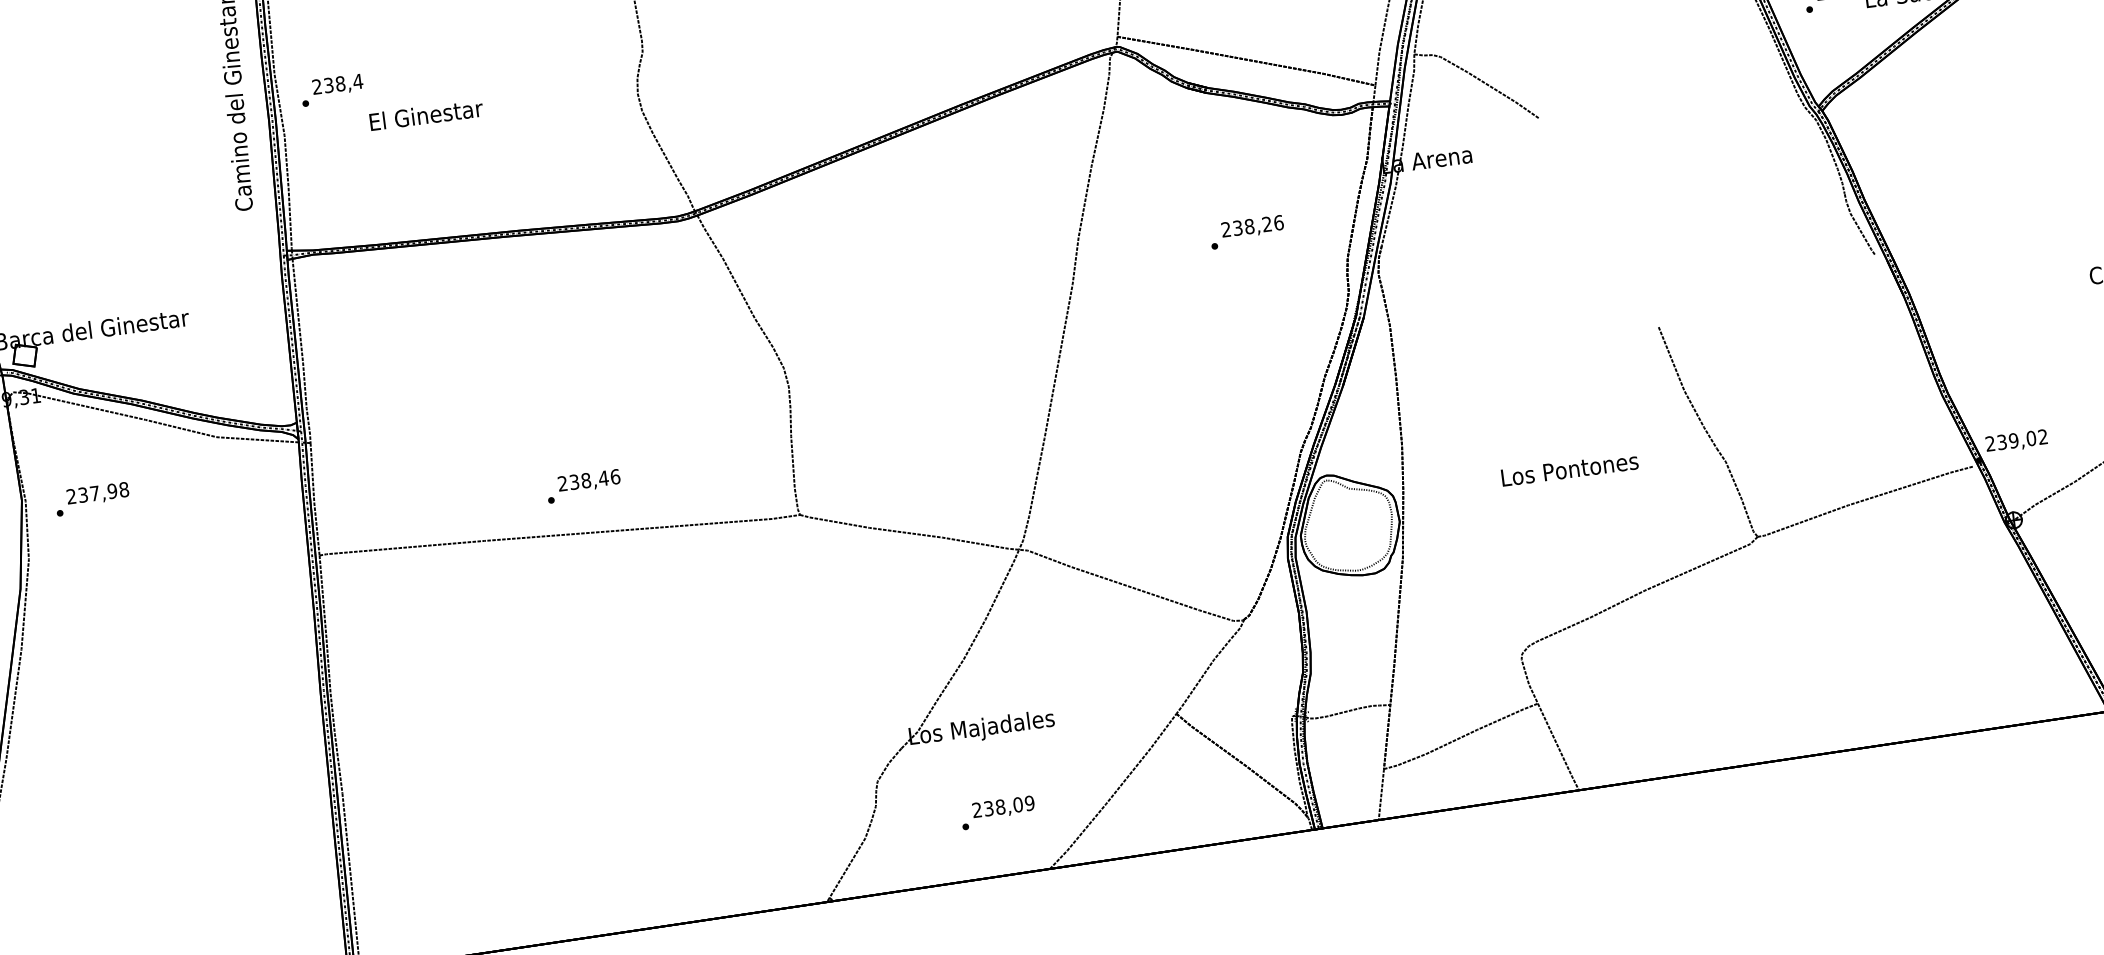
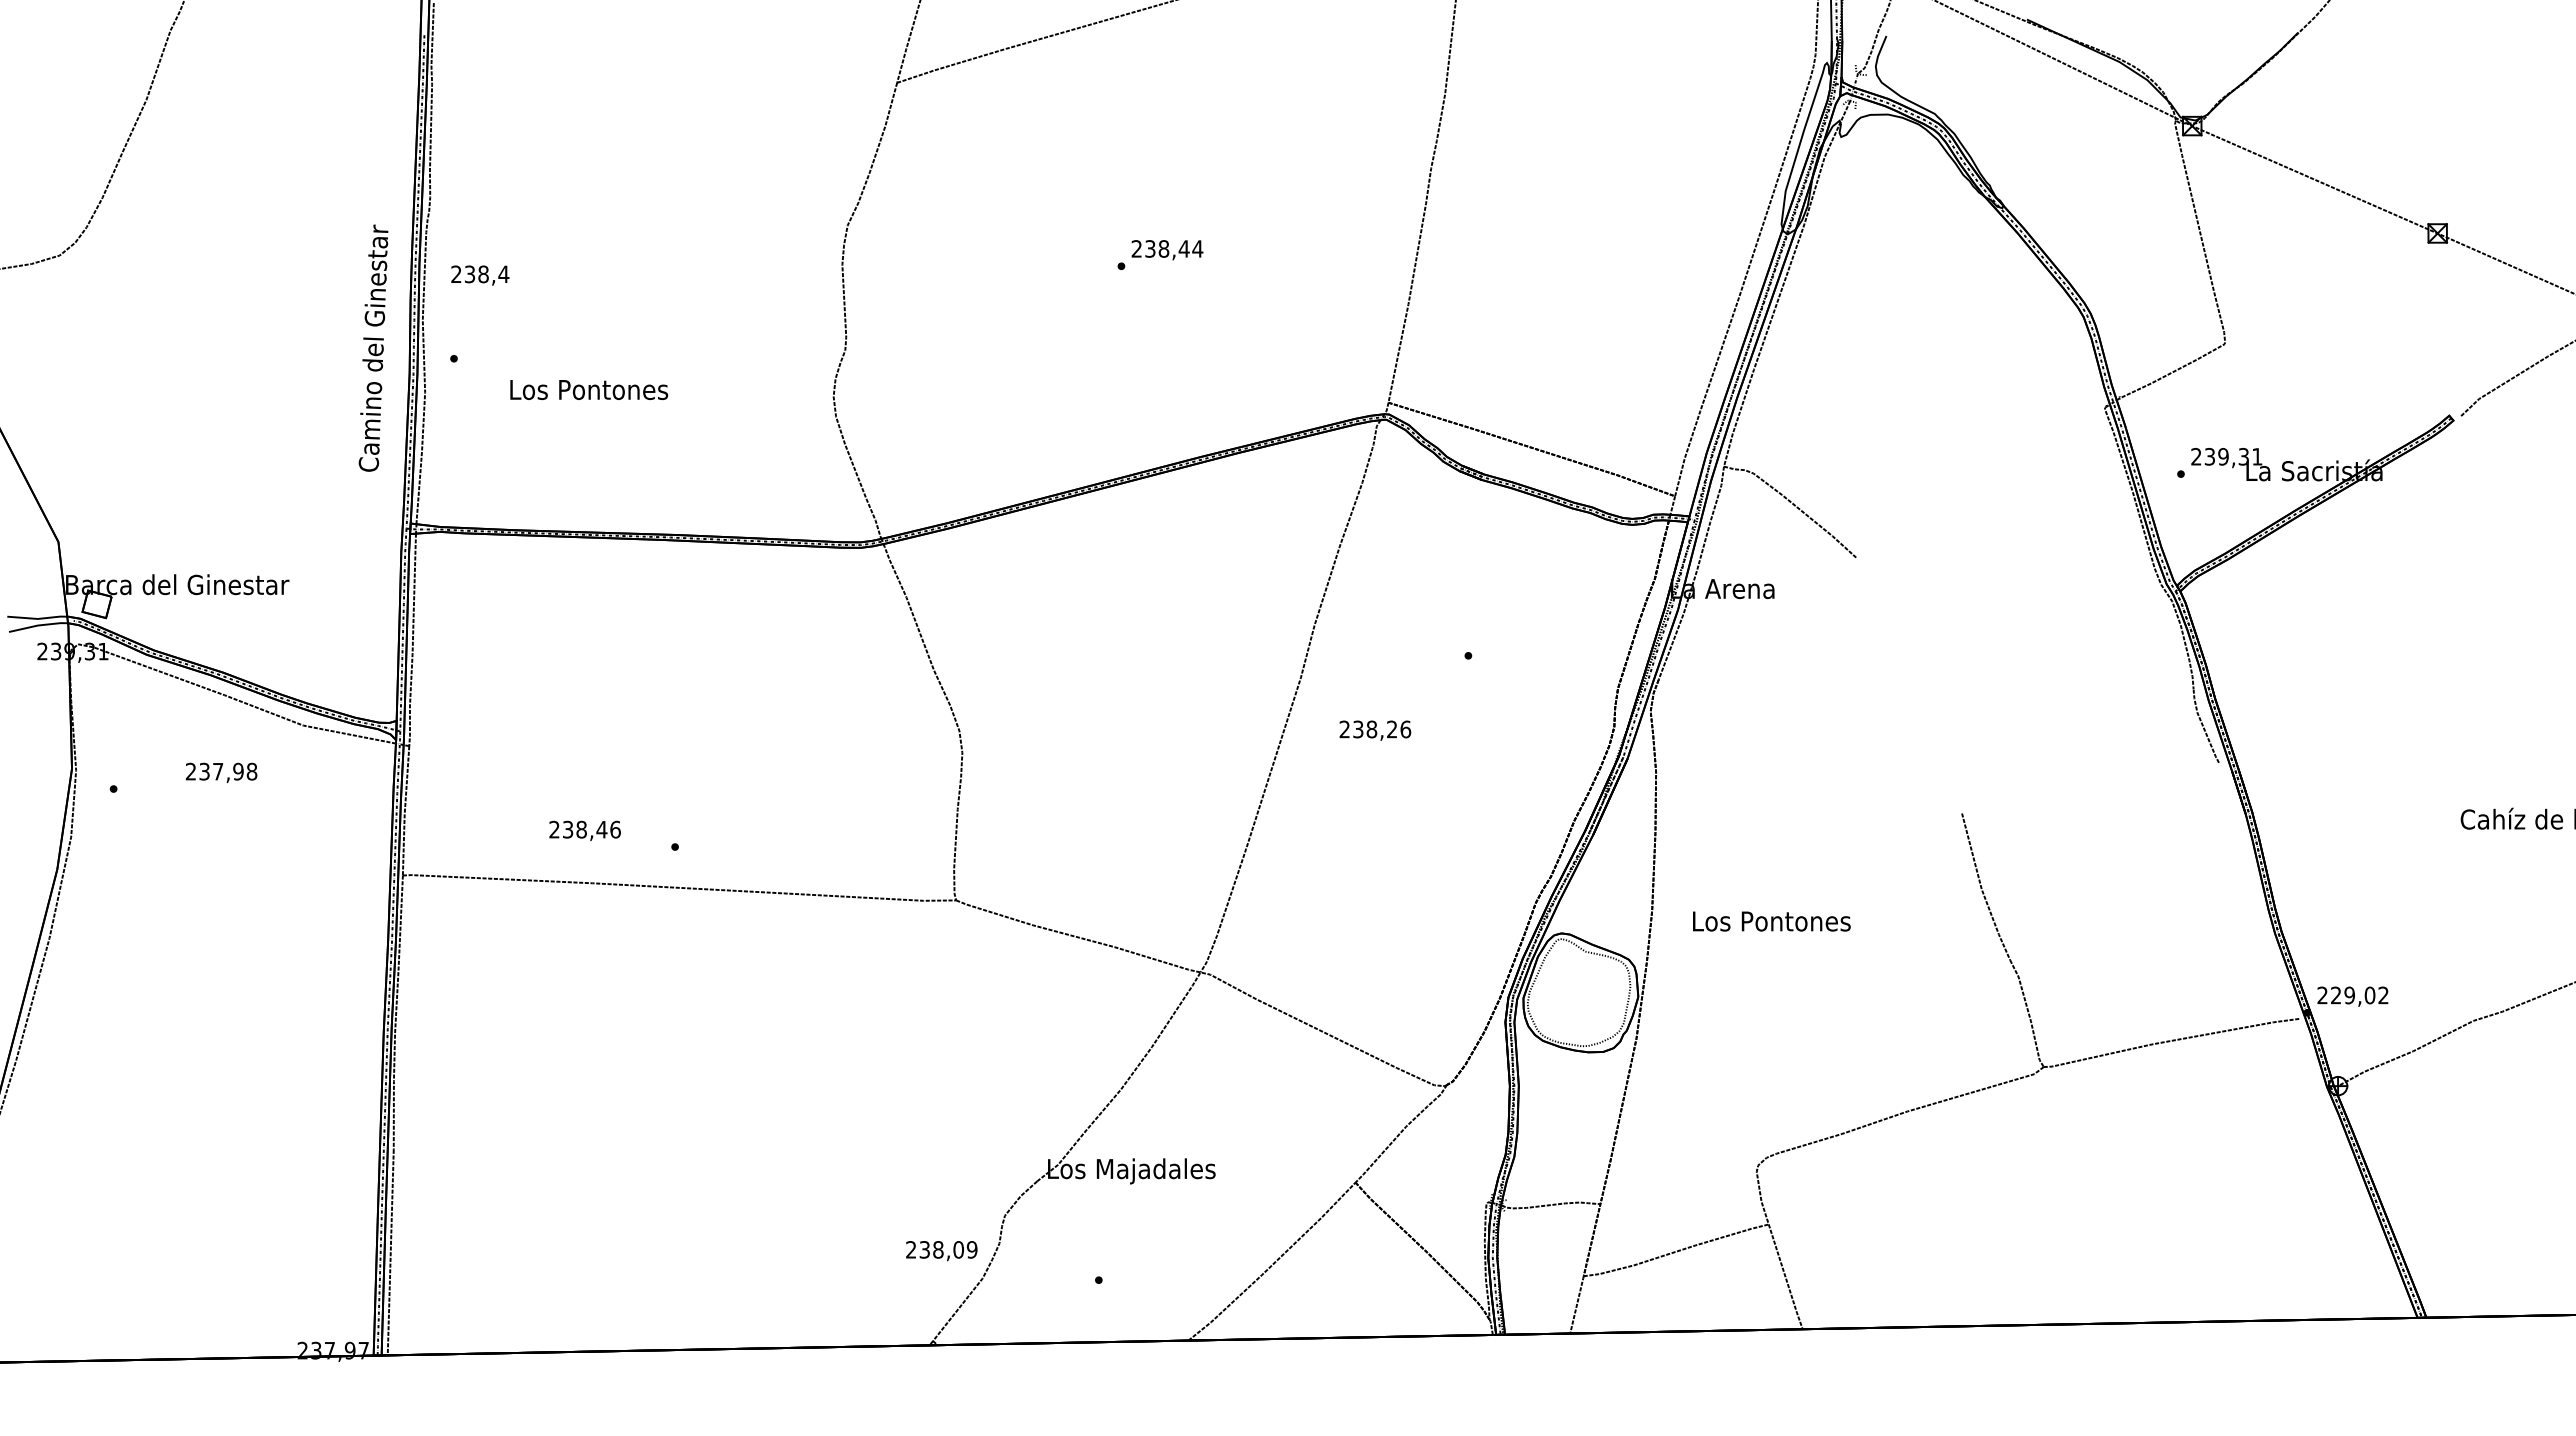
text: (338, 85) -> (480, 275), moved
text: (426, 115) -> (589, 389), El Ginestar -> Los Pontones
text: (1252, 227) -> (1375, 730), moved
text: (2002, 442) -> (2336, 995), 239,02 -> 229,02
text: (1569, 469) -> (1771, 921), moved
text: (588, 481) -> (584, 830), moved
text: (97, 493) -> (221, 772), moved
text: (1003, 808) -> (941, 1251), moved

